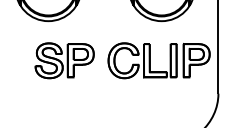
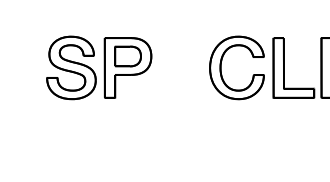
part: (64, 60) -> (98, 67), moved

